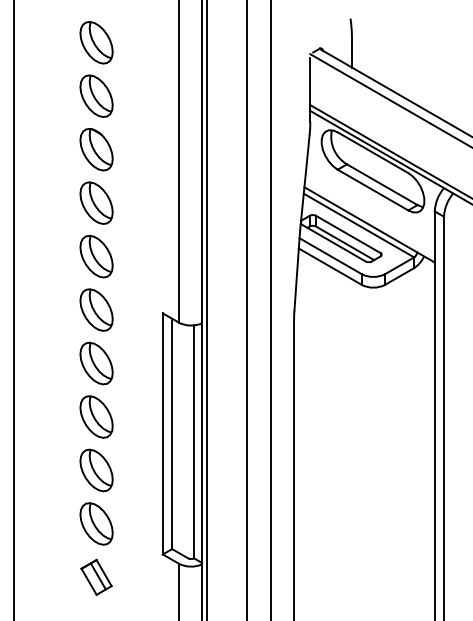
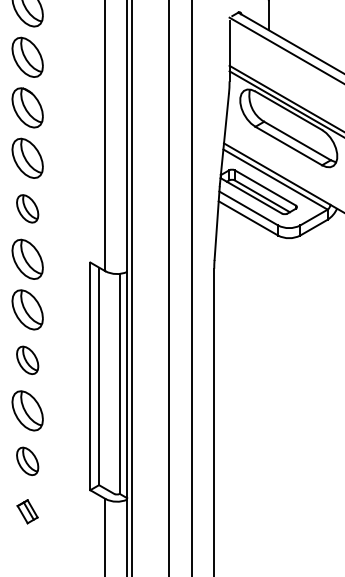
part: (96, 256) -> (27, 208), size x0.7
part: (96, 416) -> (27, 359), size x0.7
part: (96, 523) -> (27, 460), size x0.7
part: (96, 576) -> (27, 511), size x0.7

